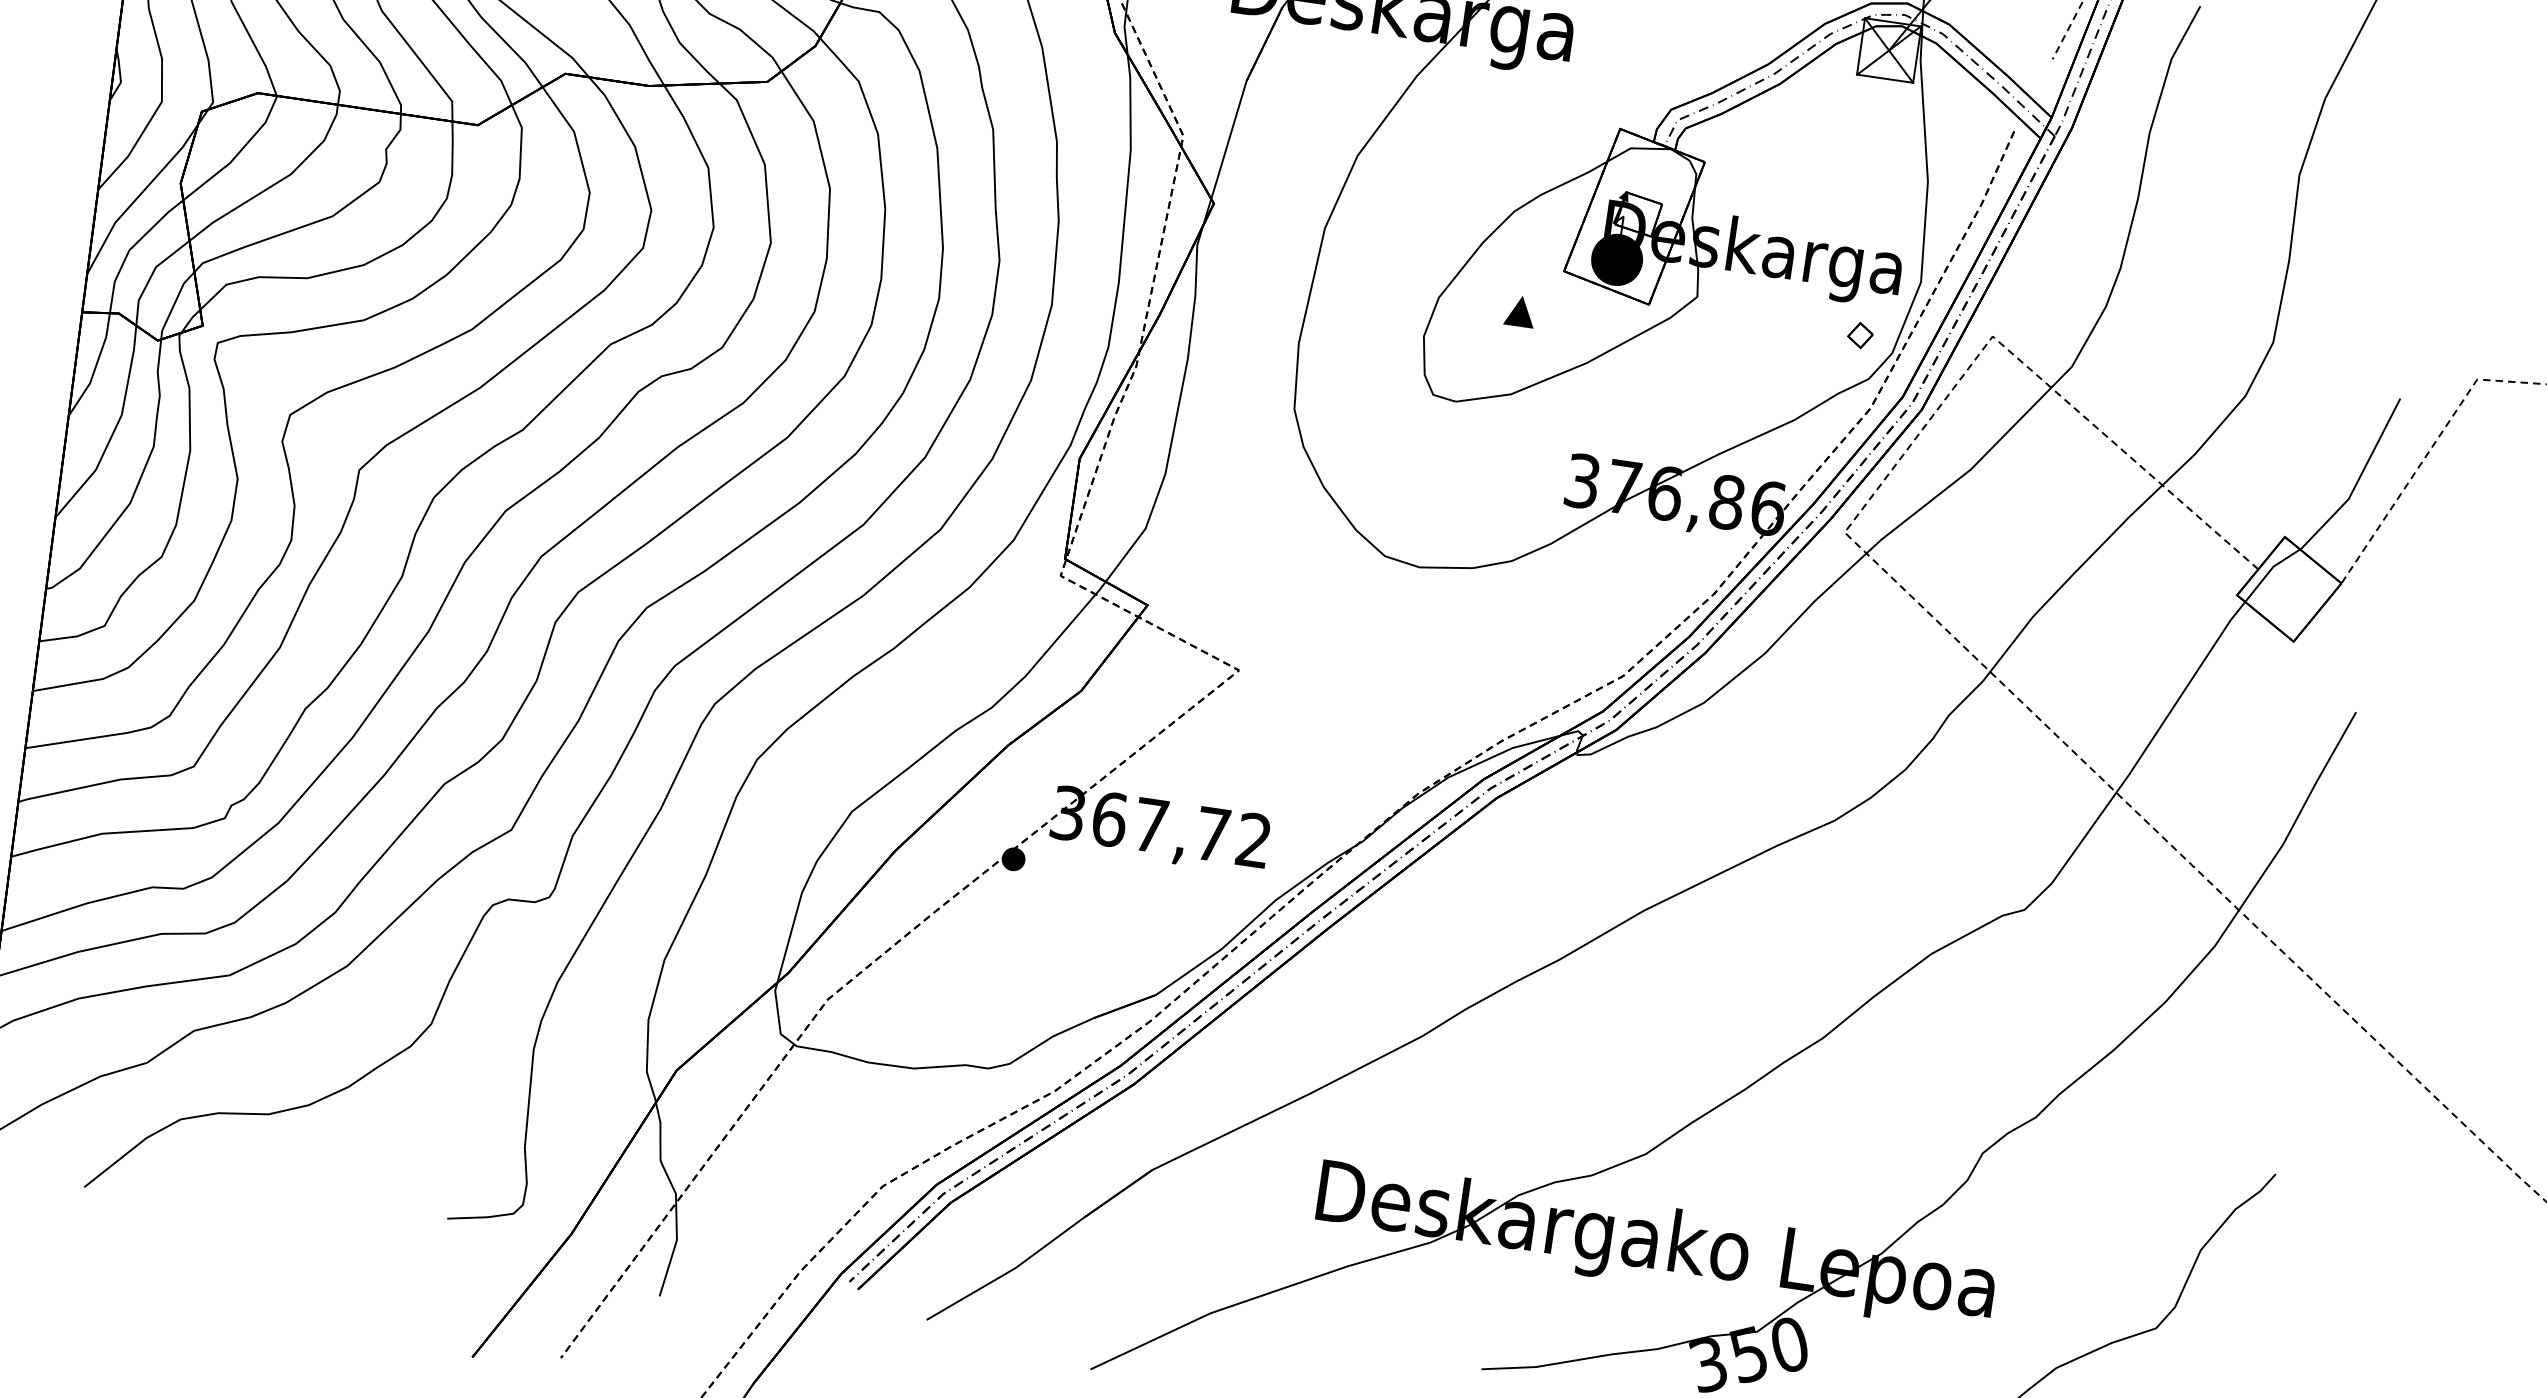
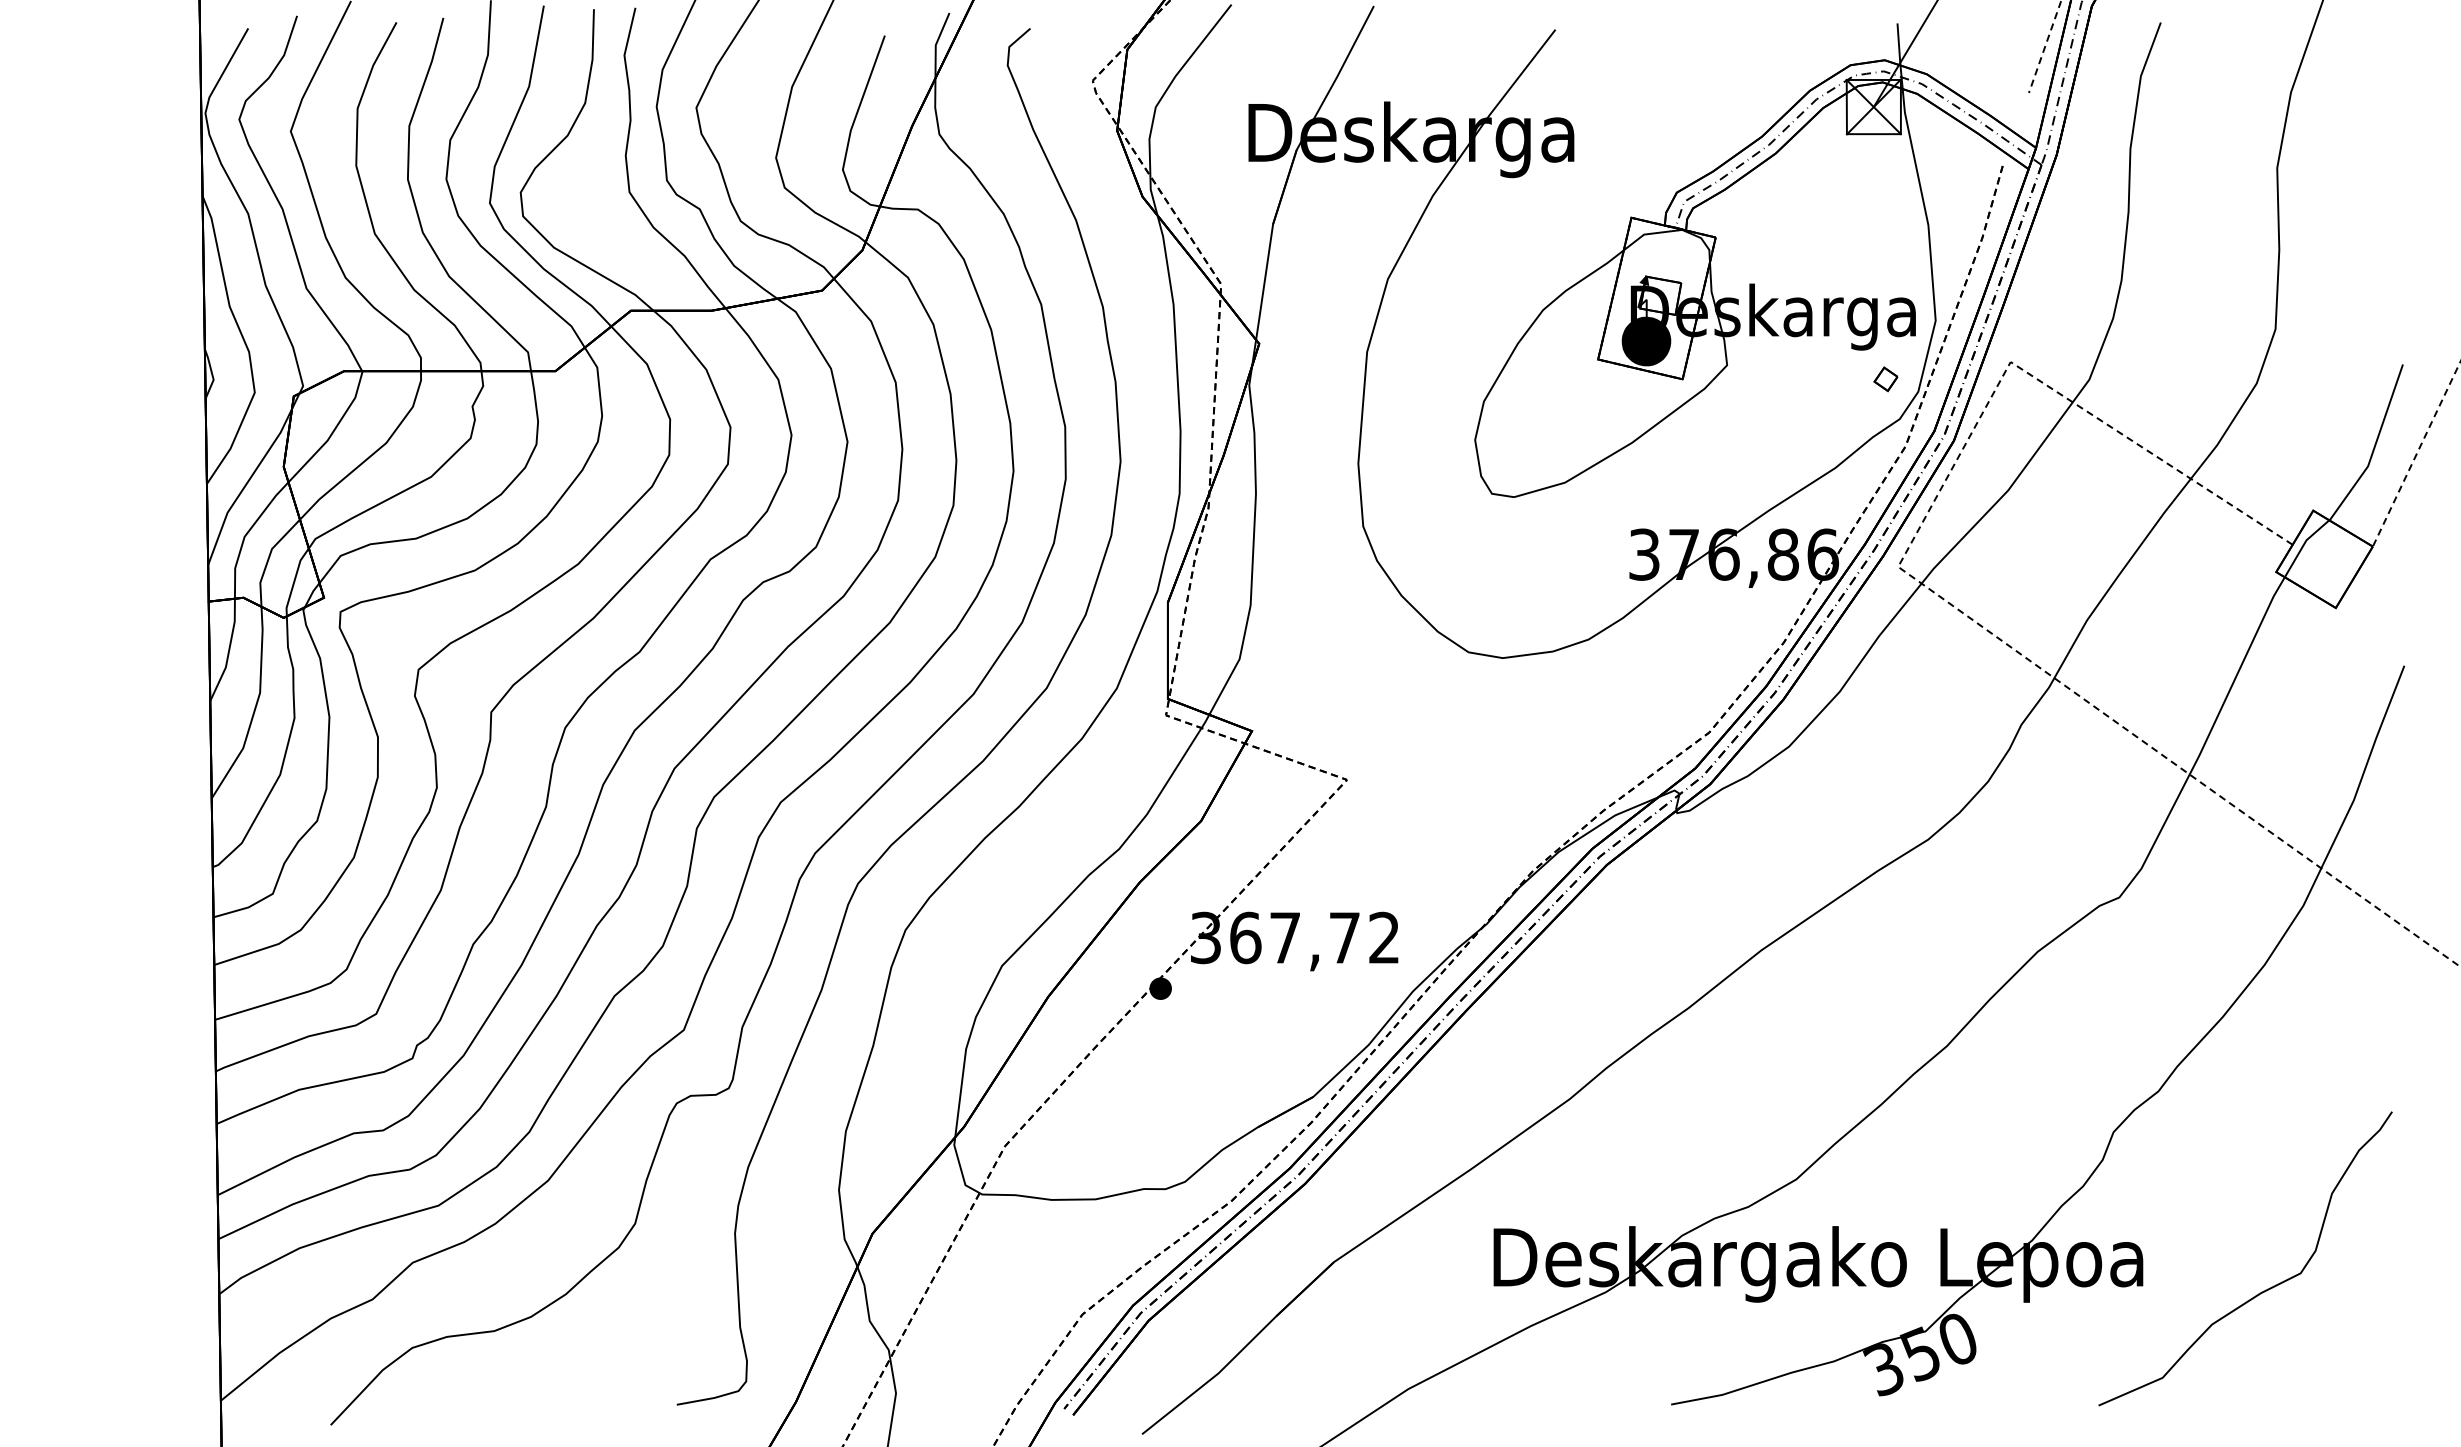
part: (1520, 310) -> (1562, 402), removed

